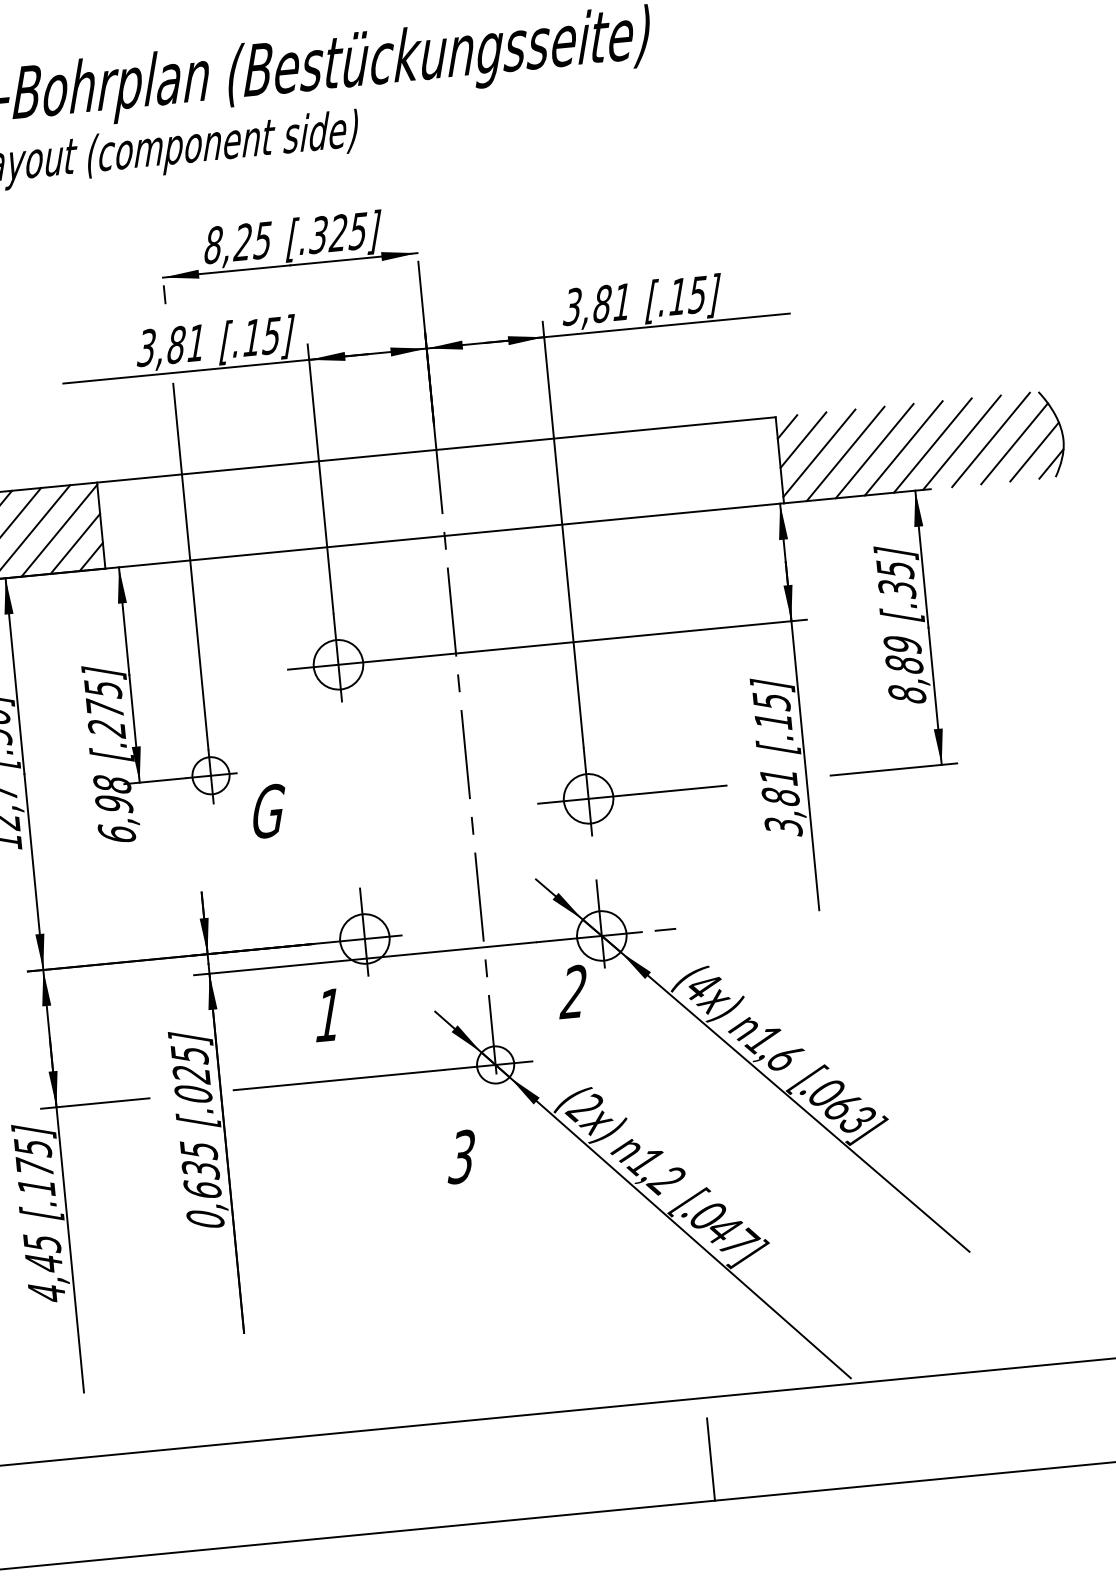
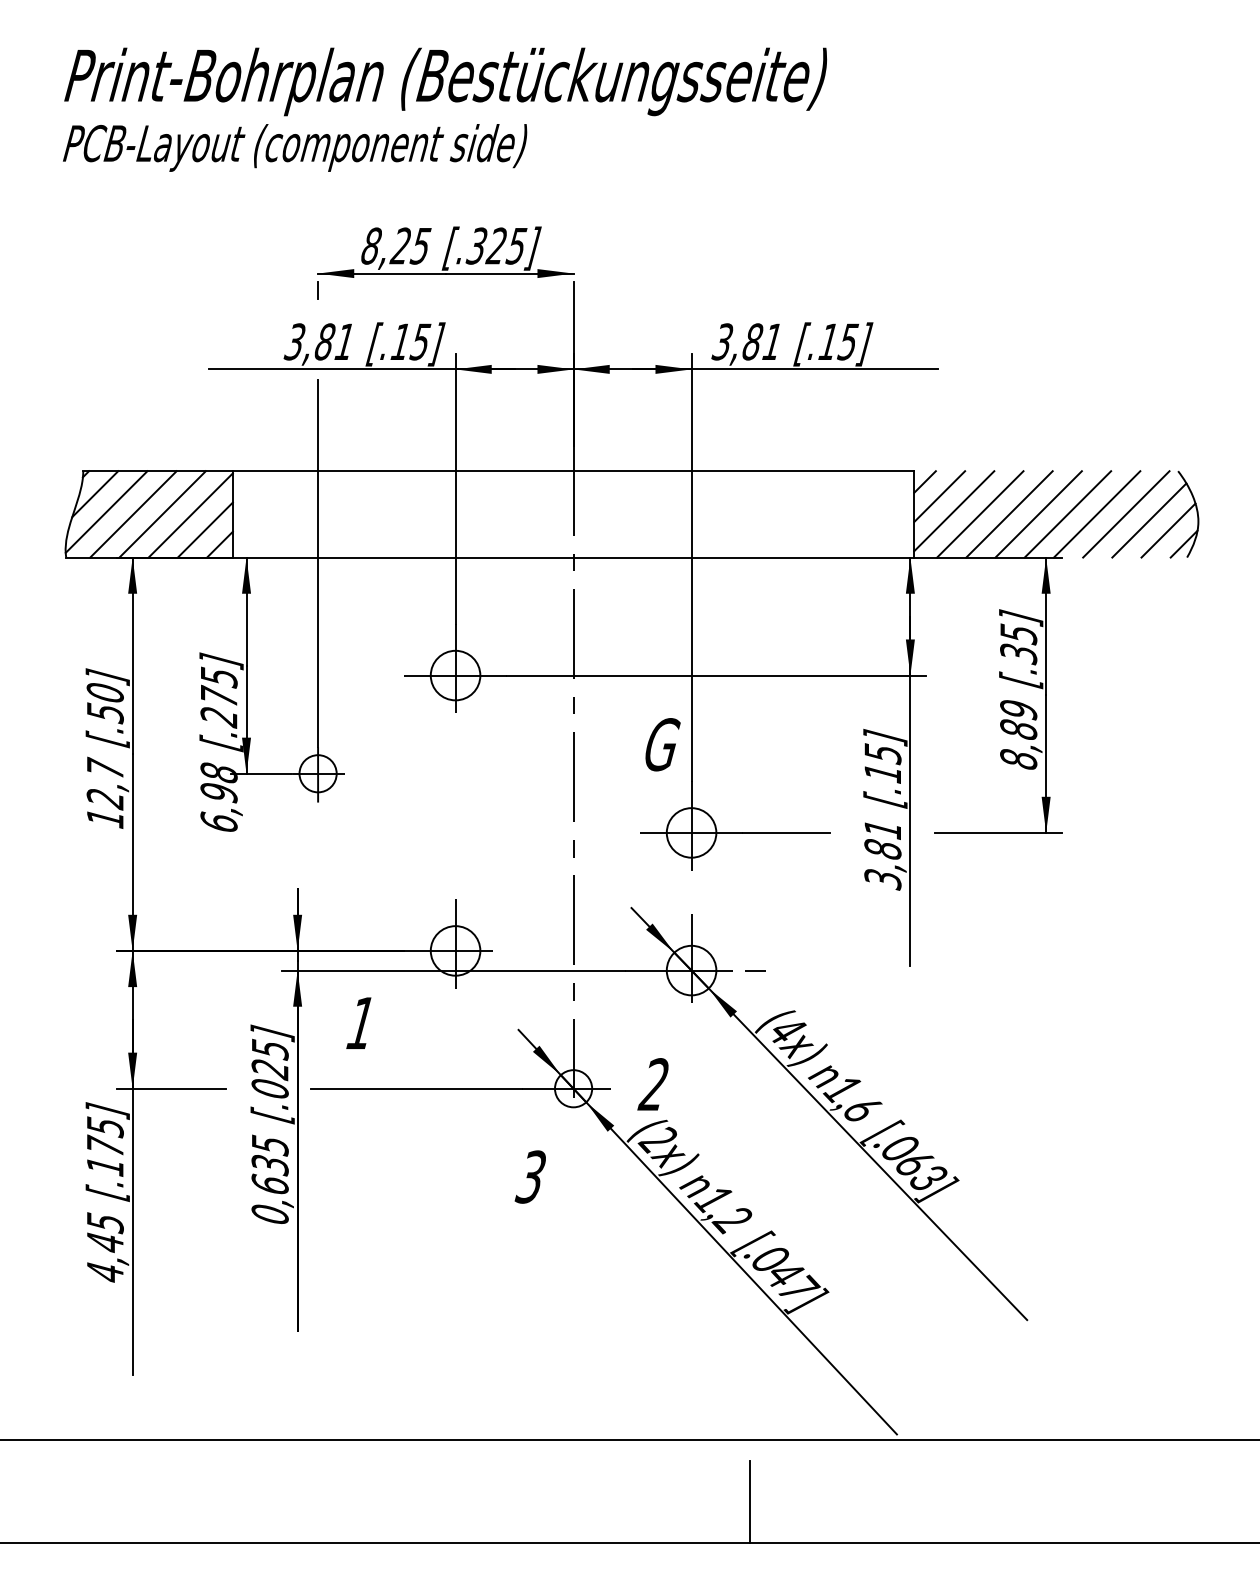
text: (269, 811) -> (662, 744), moved
text: (571, 992) -> (652, 1084), moved
text: (325, 1014) -> (358, 1022), moved

